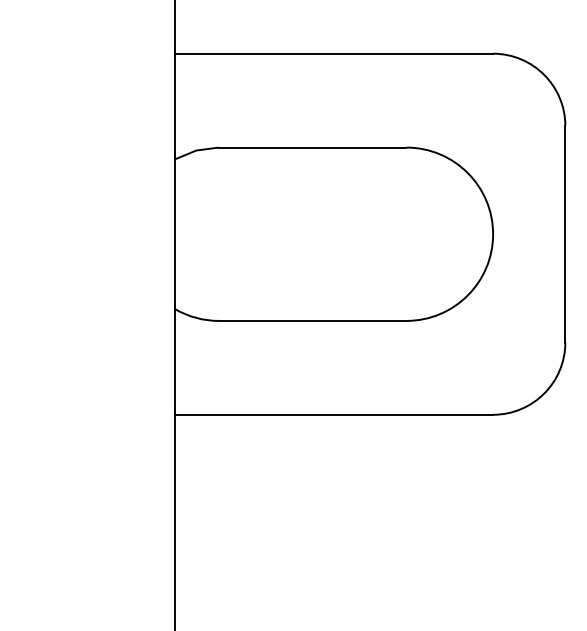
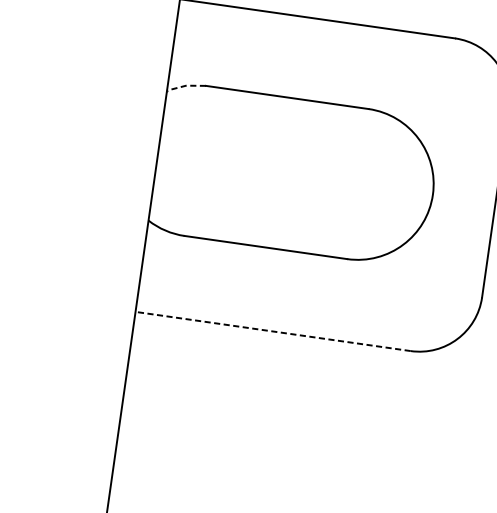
line: (196, 150) -> (186, 85), solid -> dashed
line: (334, 414) -> (273, 331), solid -> dashed

